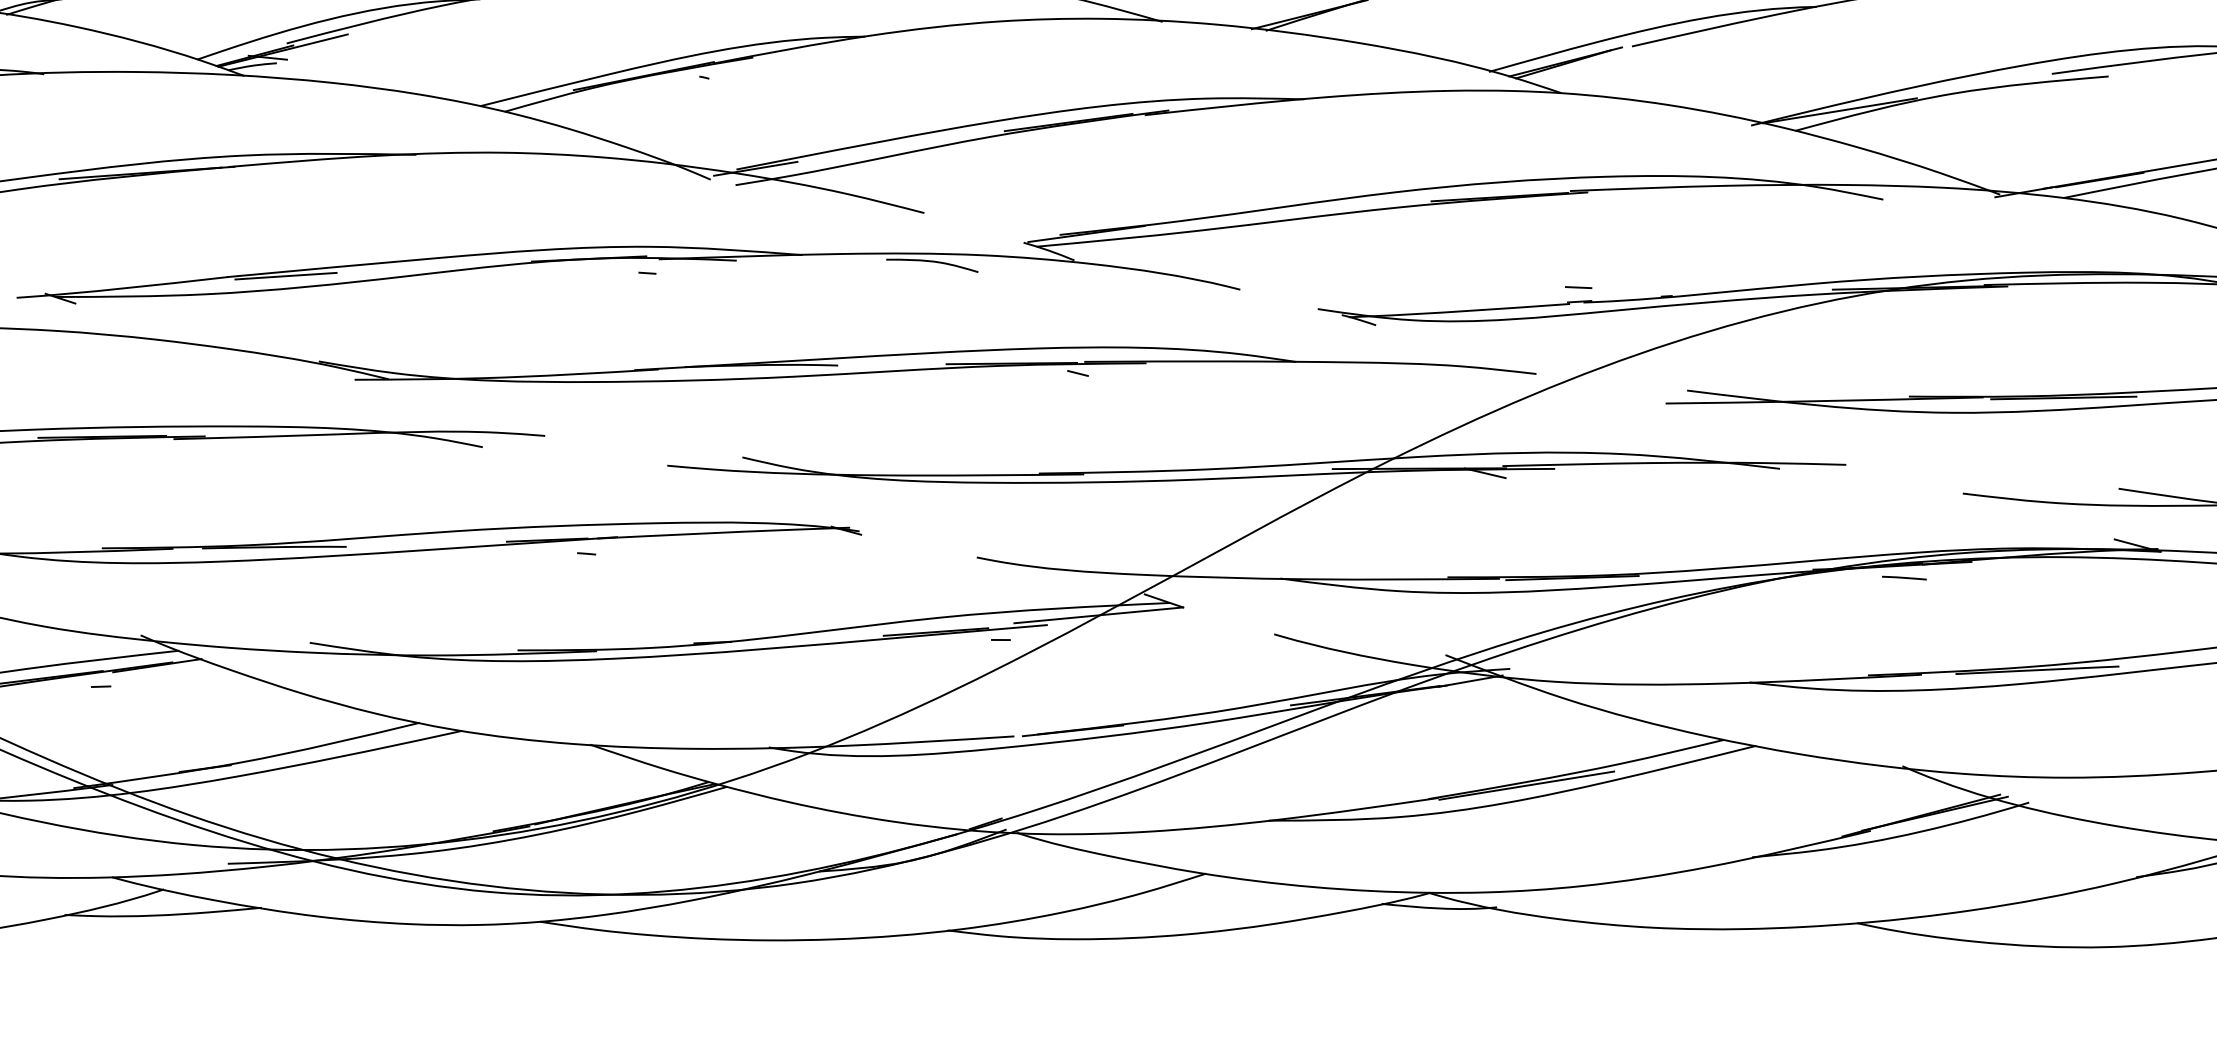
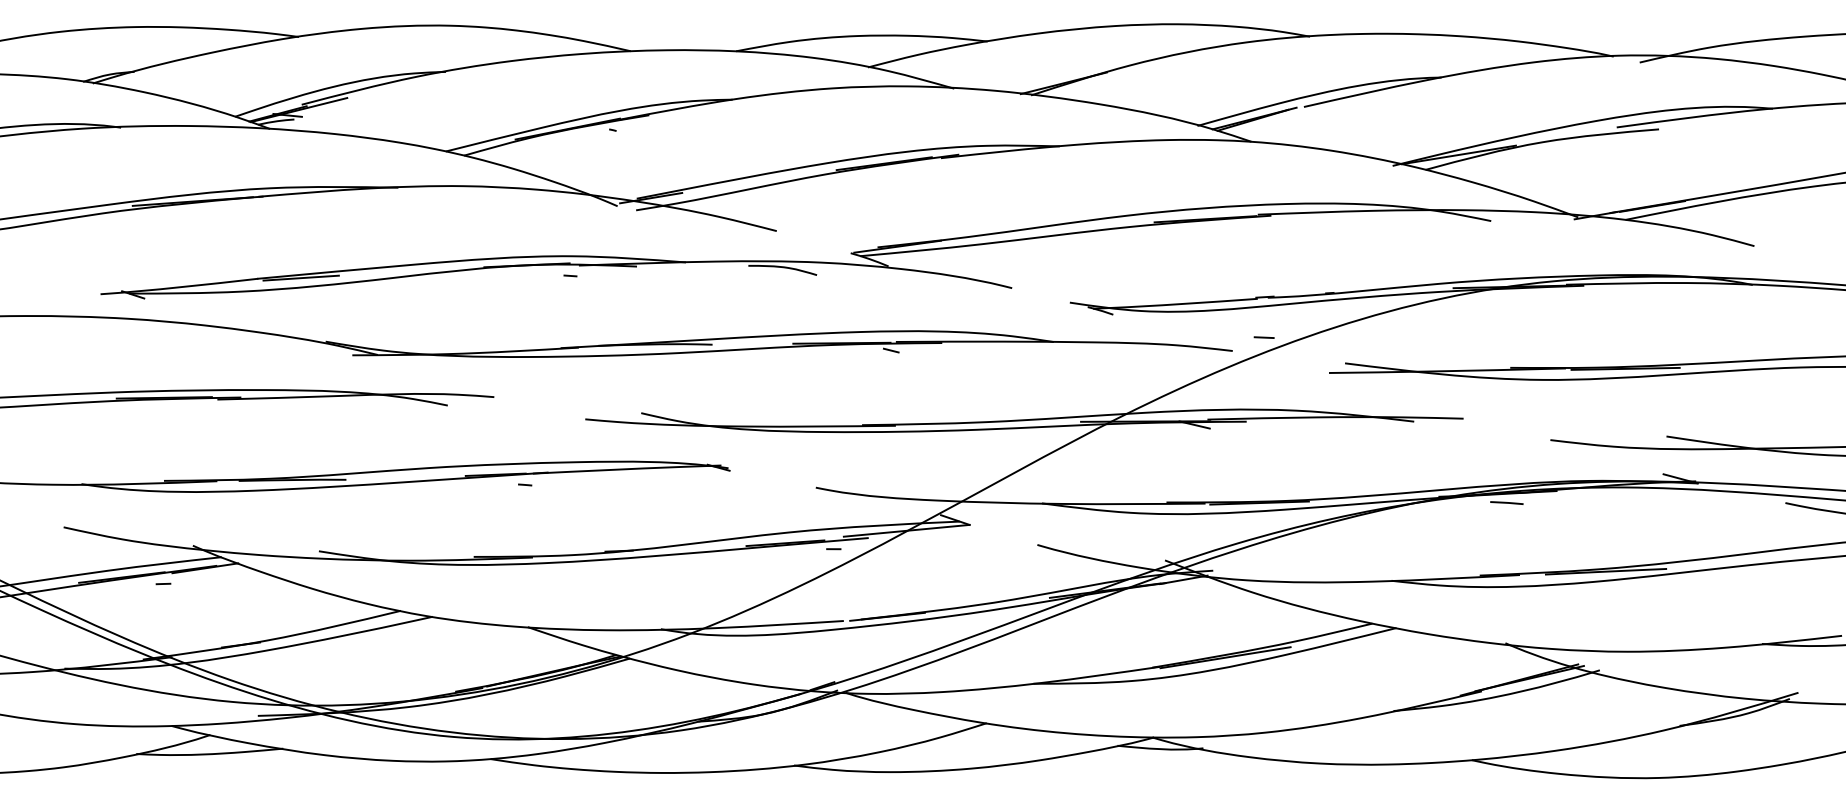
line: (1577, 287) -> (1263, 337), moved

